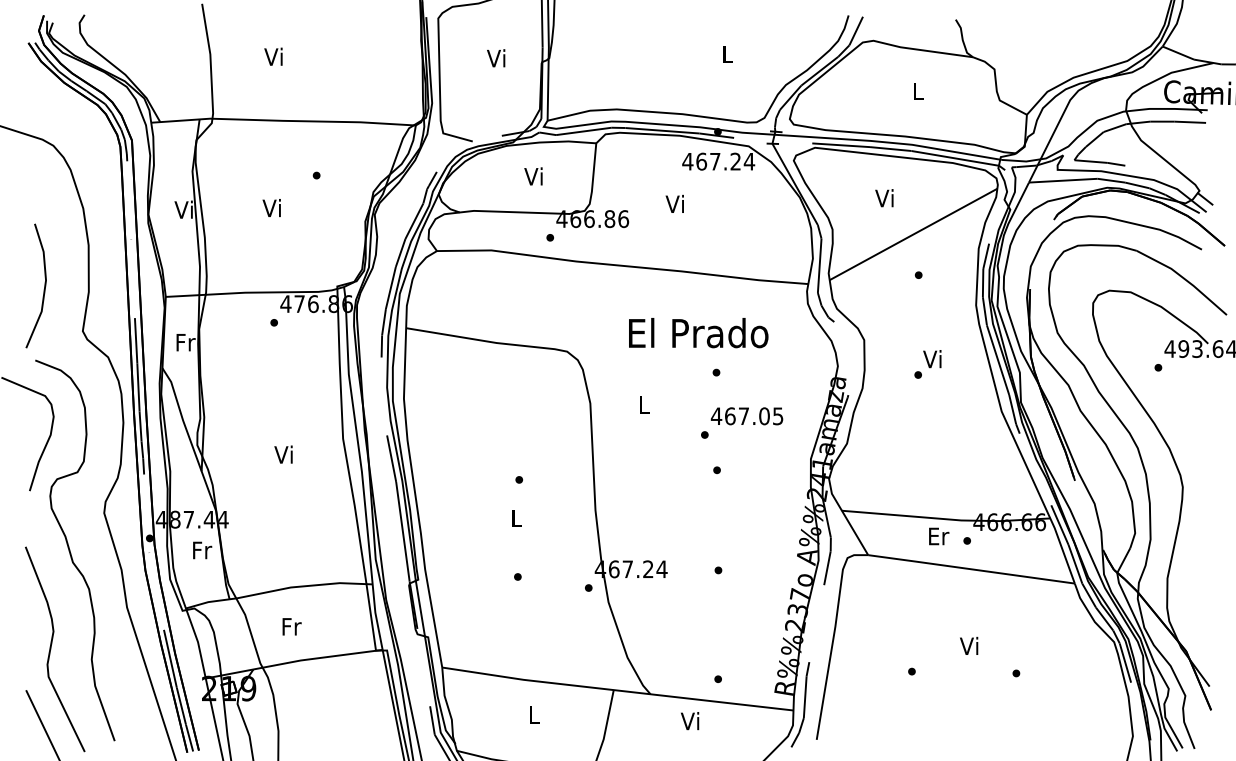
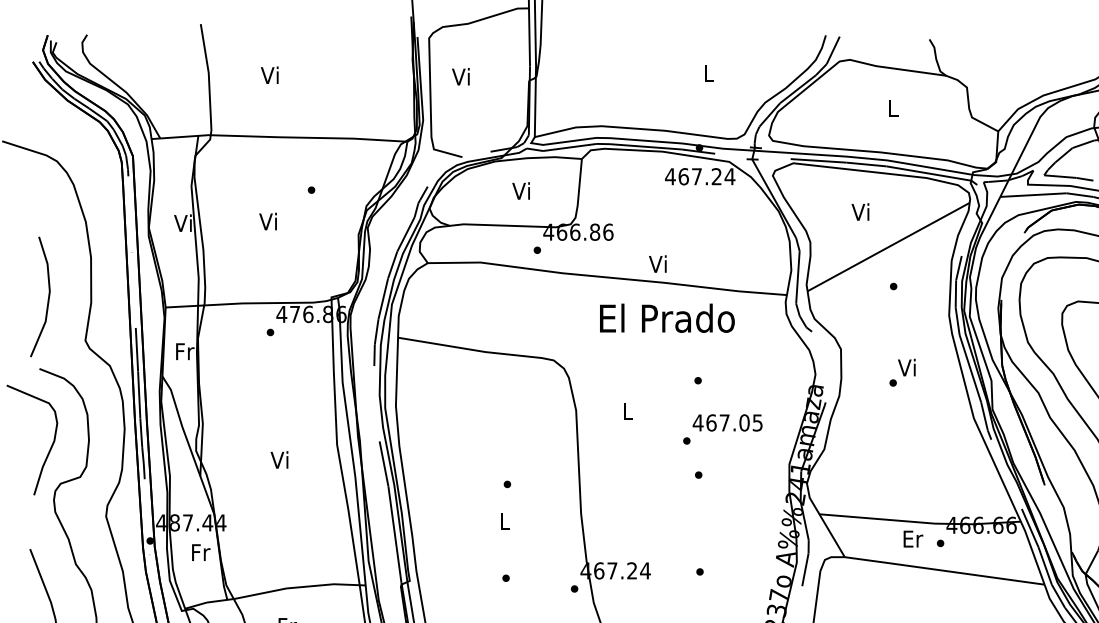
text: (496, 58) -> (461, 76), moved
text: (674, 203) -> (657, 263), moved
text: (698, 333) -> (667, 318), moved

